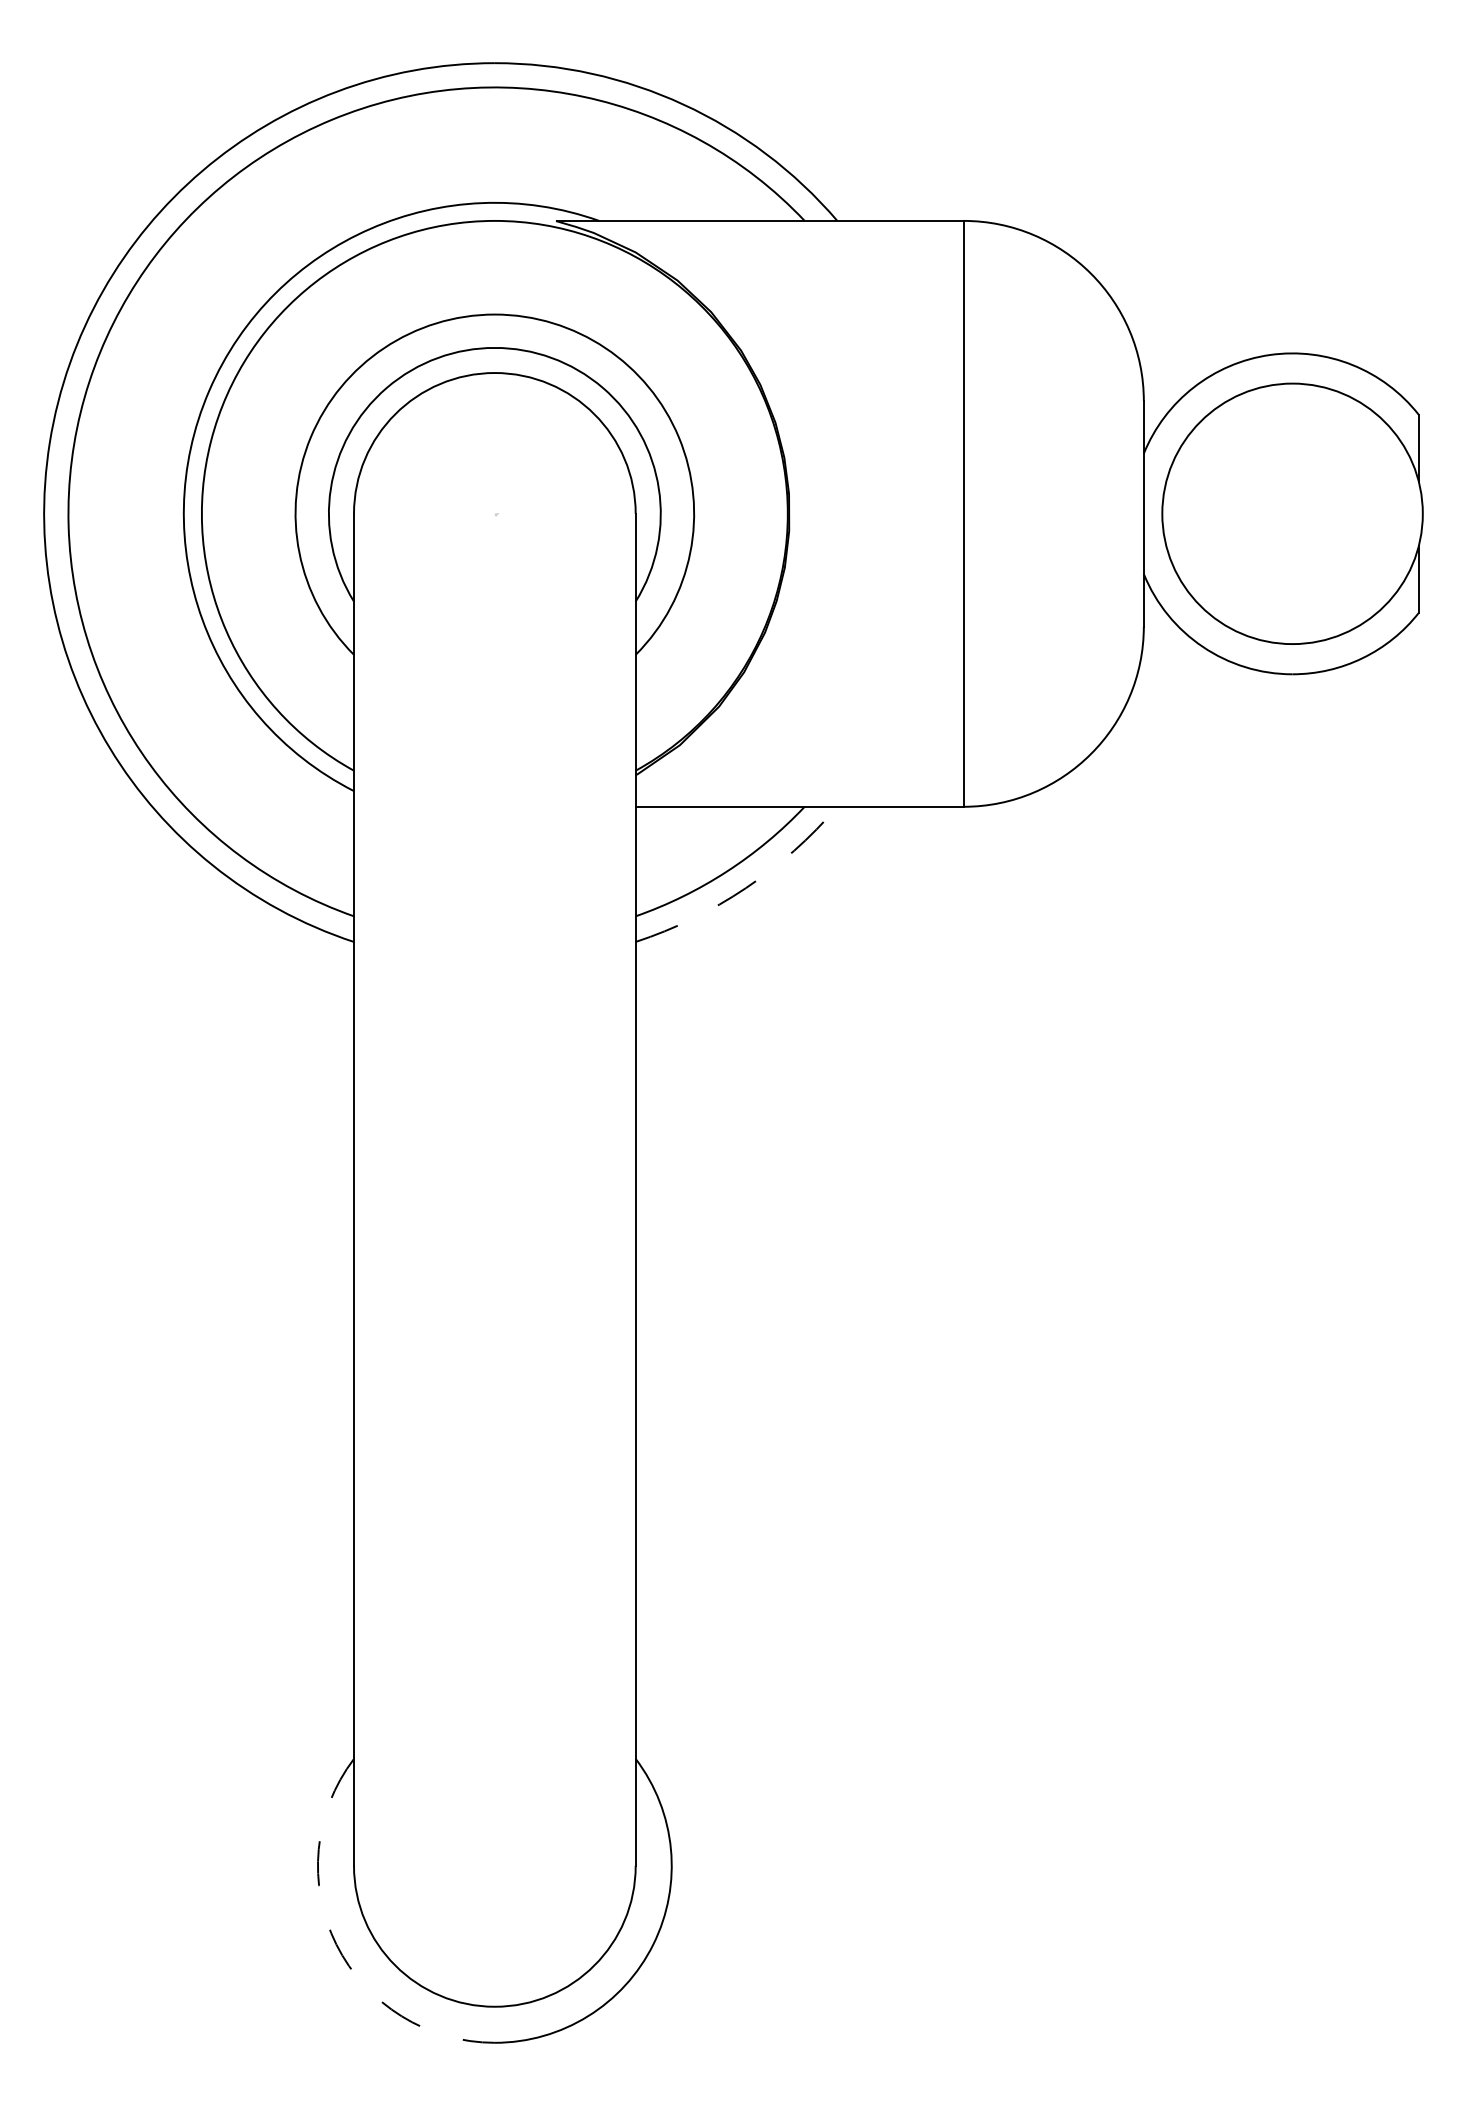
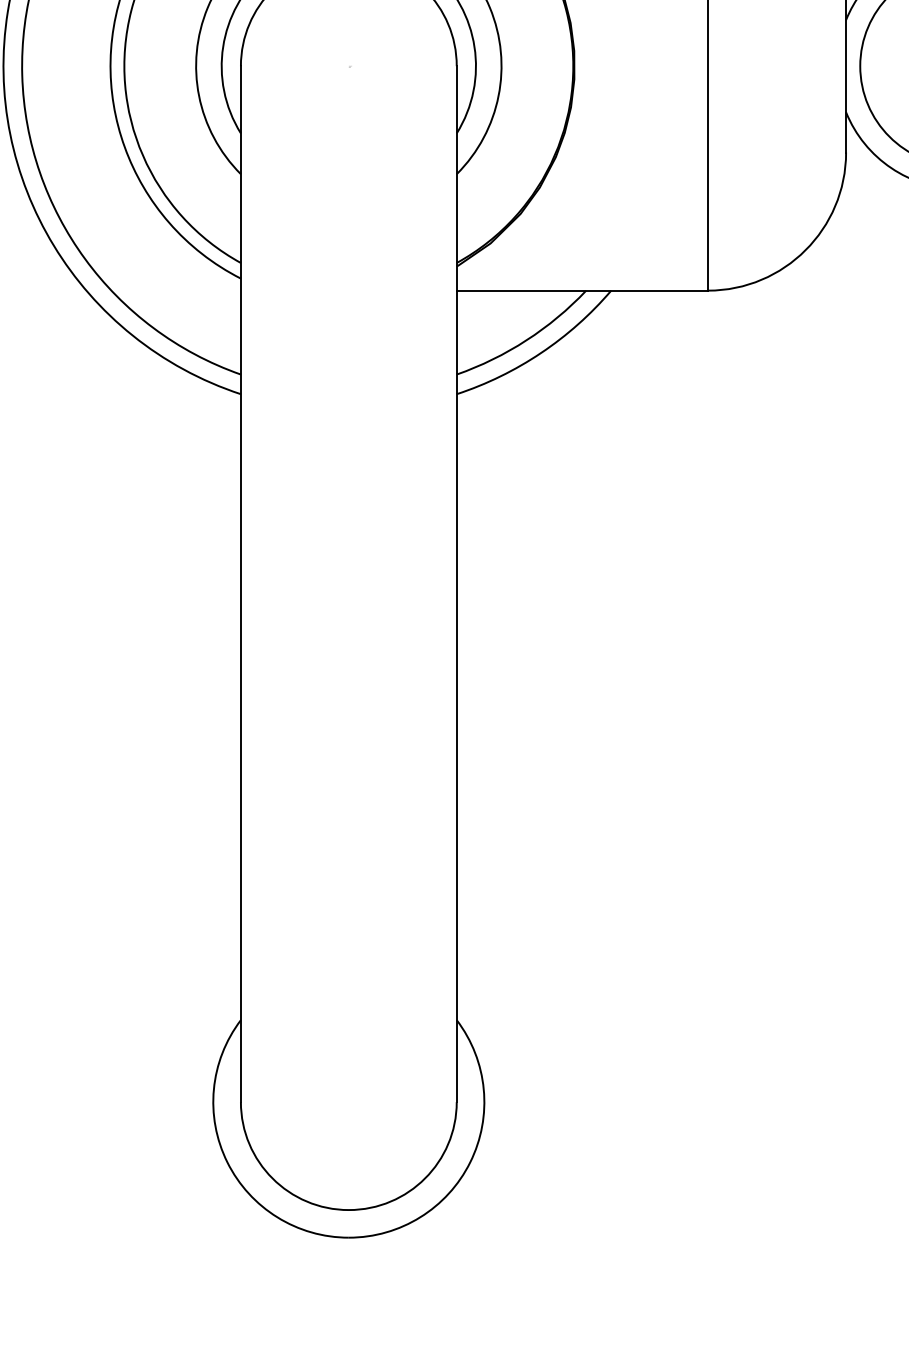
arc: (745, 888) -> (540, 353), dashed -> solid
arc: (336, 1944) -> (227, 1162), dashed -> solid

